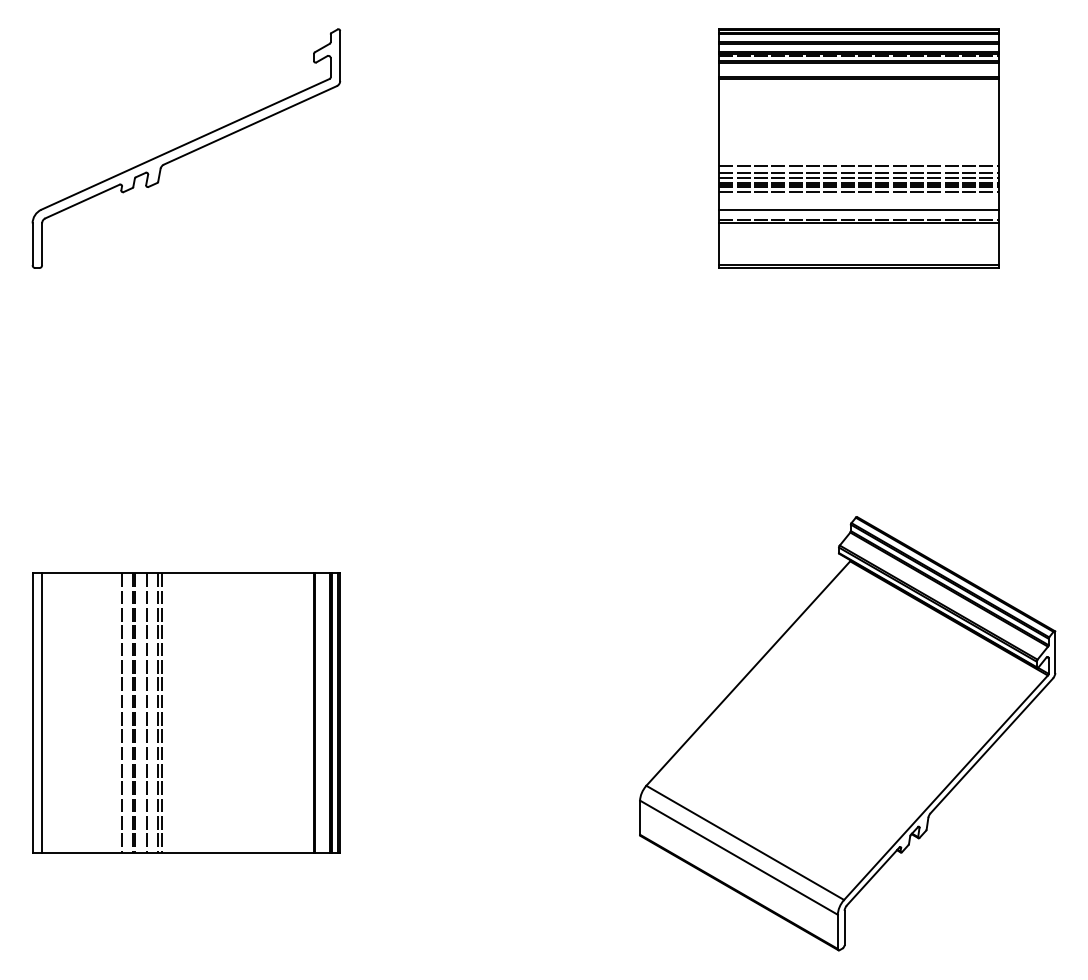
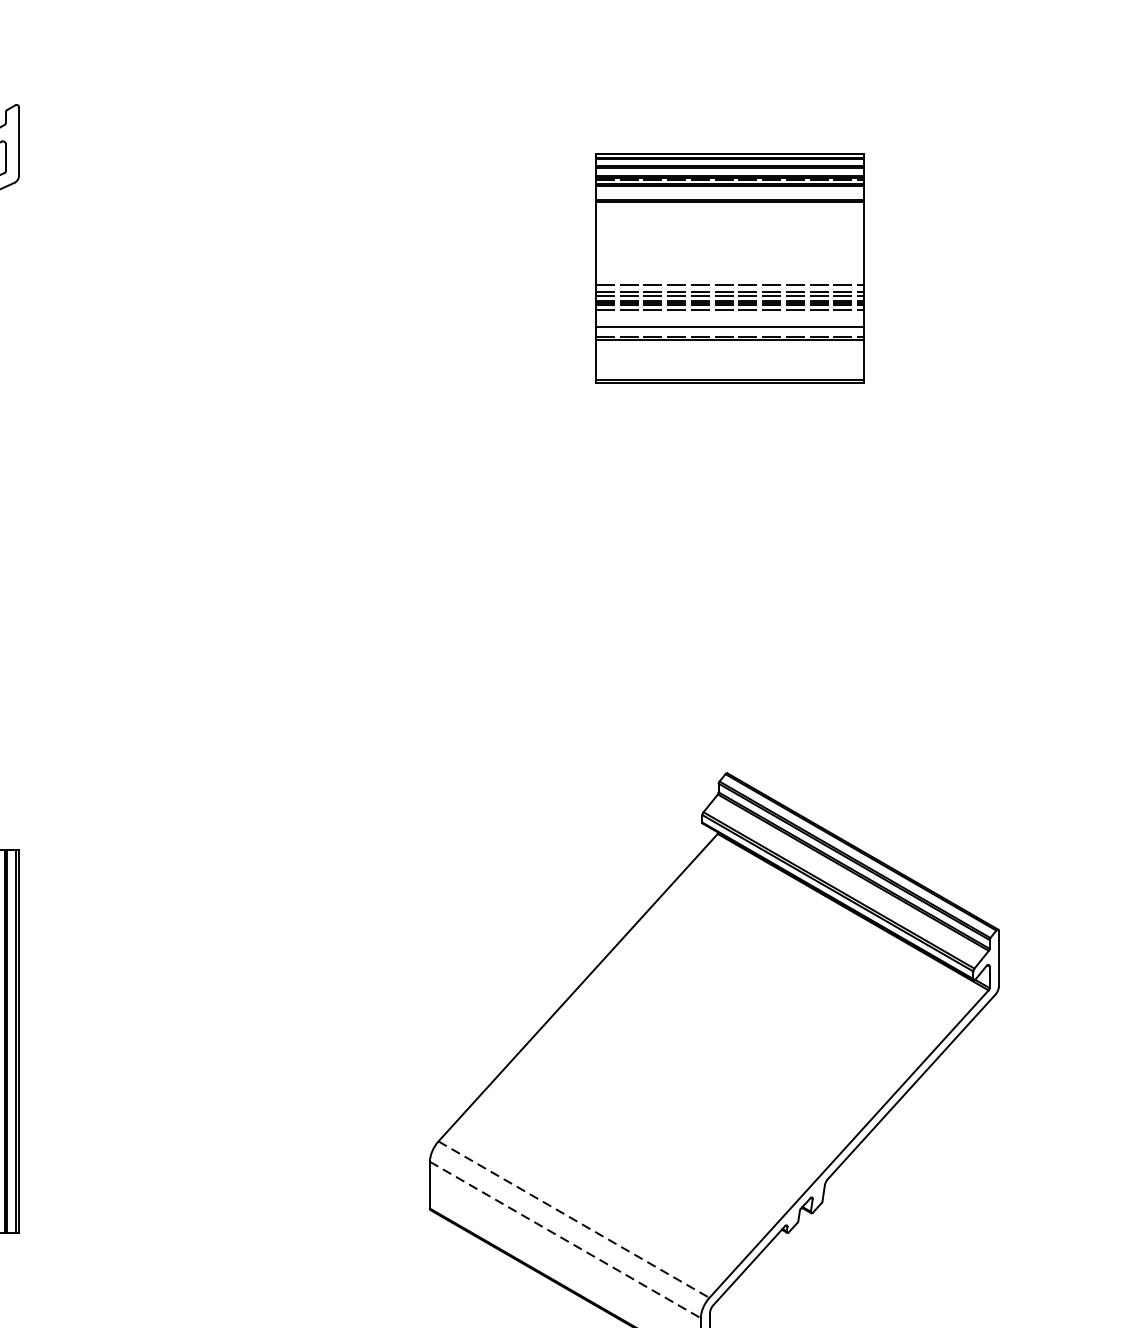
part: (858, 148) -> (729, 268), size x0.7
line: (745, 843) -> (574, 1220), solid -> dashed
line: (739, 857) -> (566, 1239), solid -> dashed

